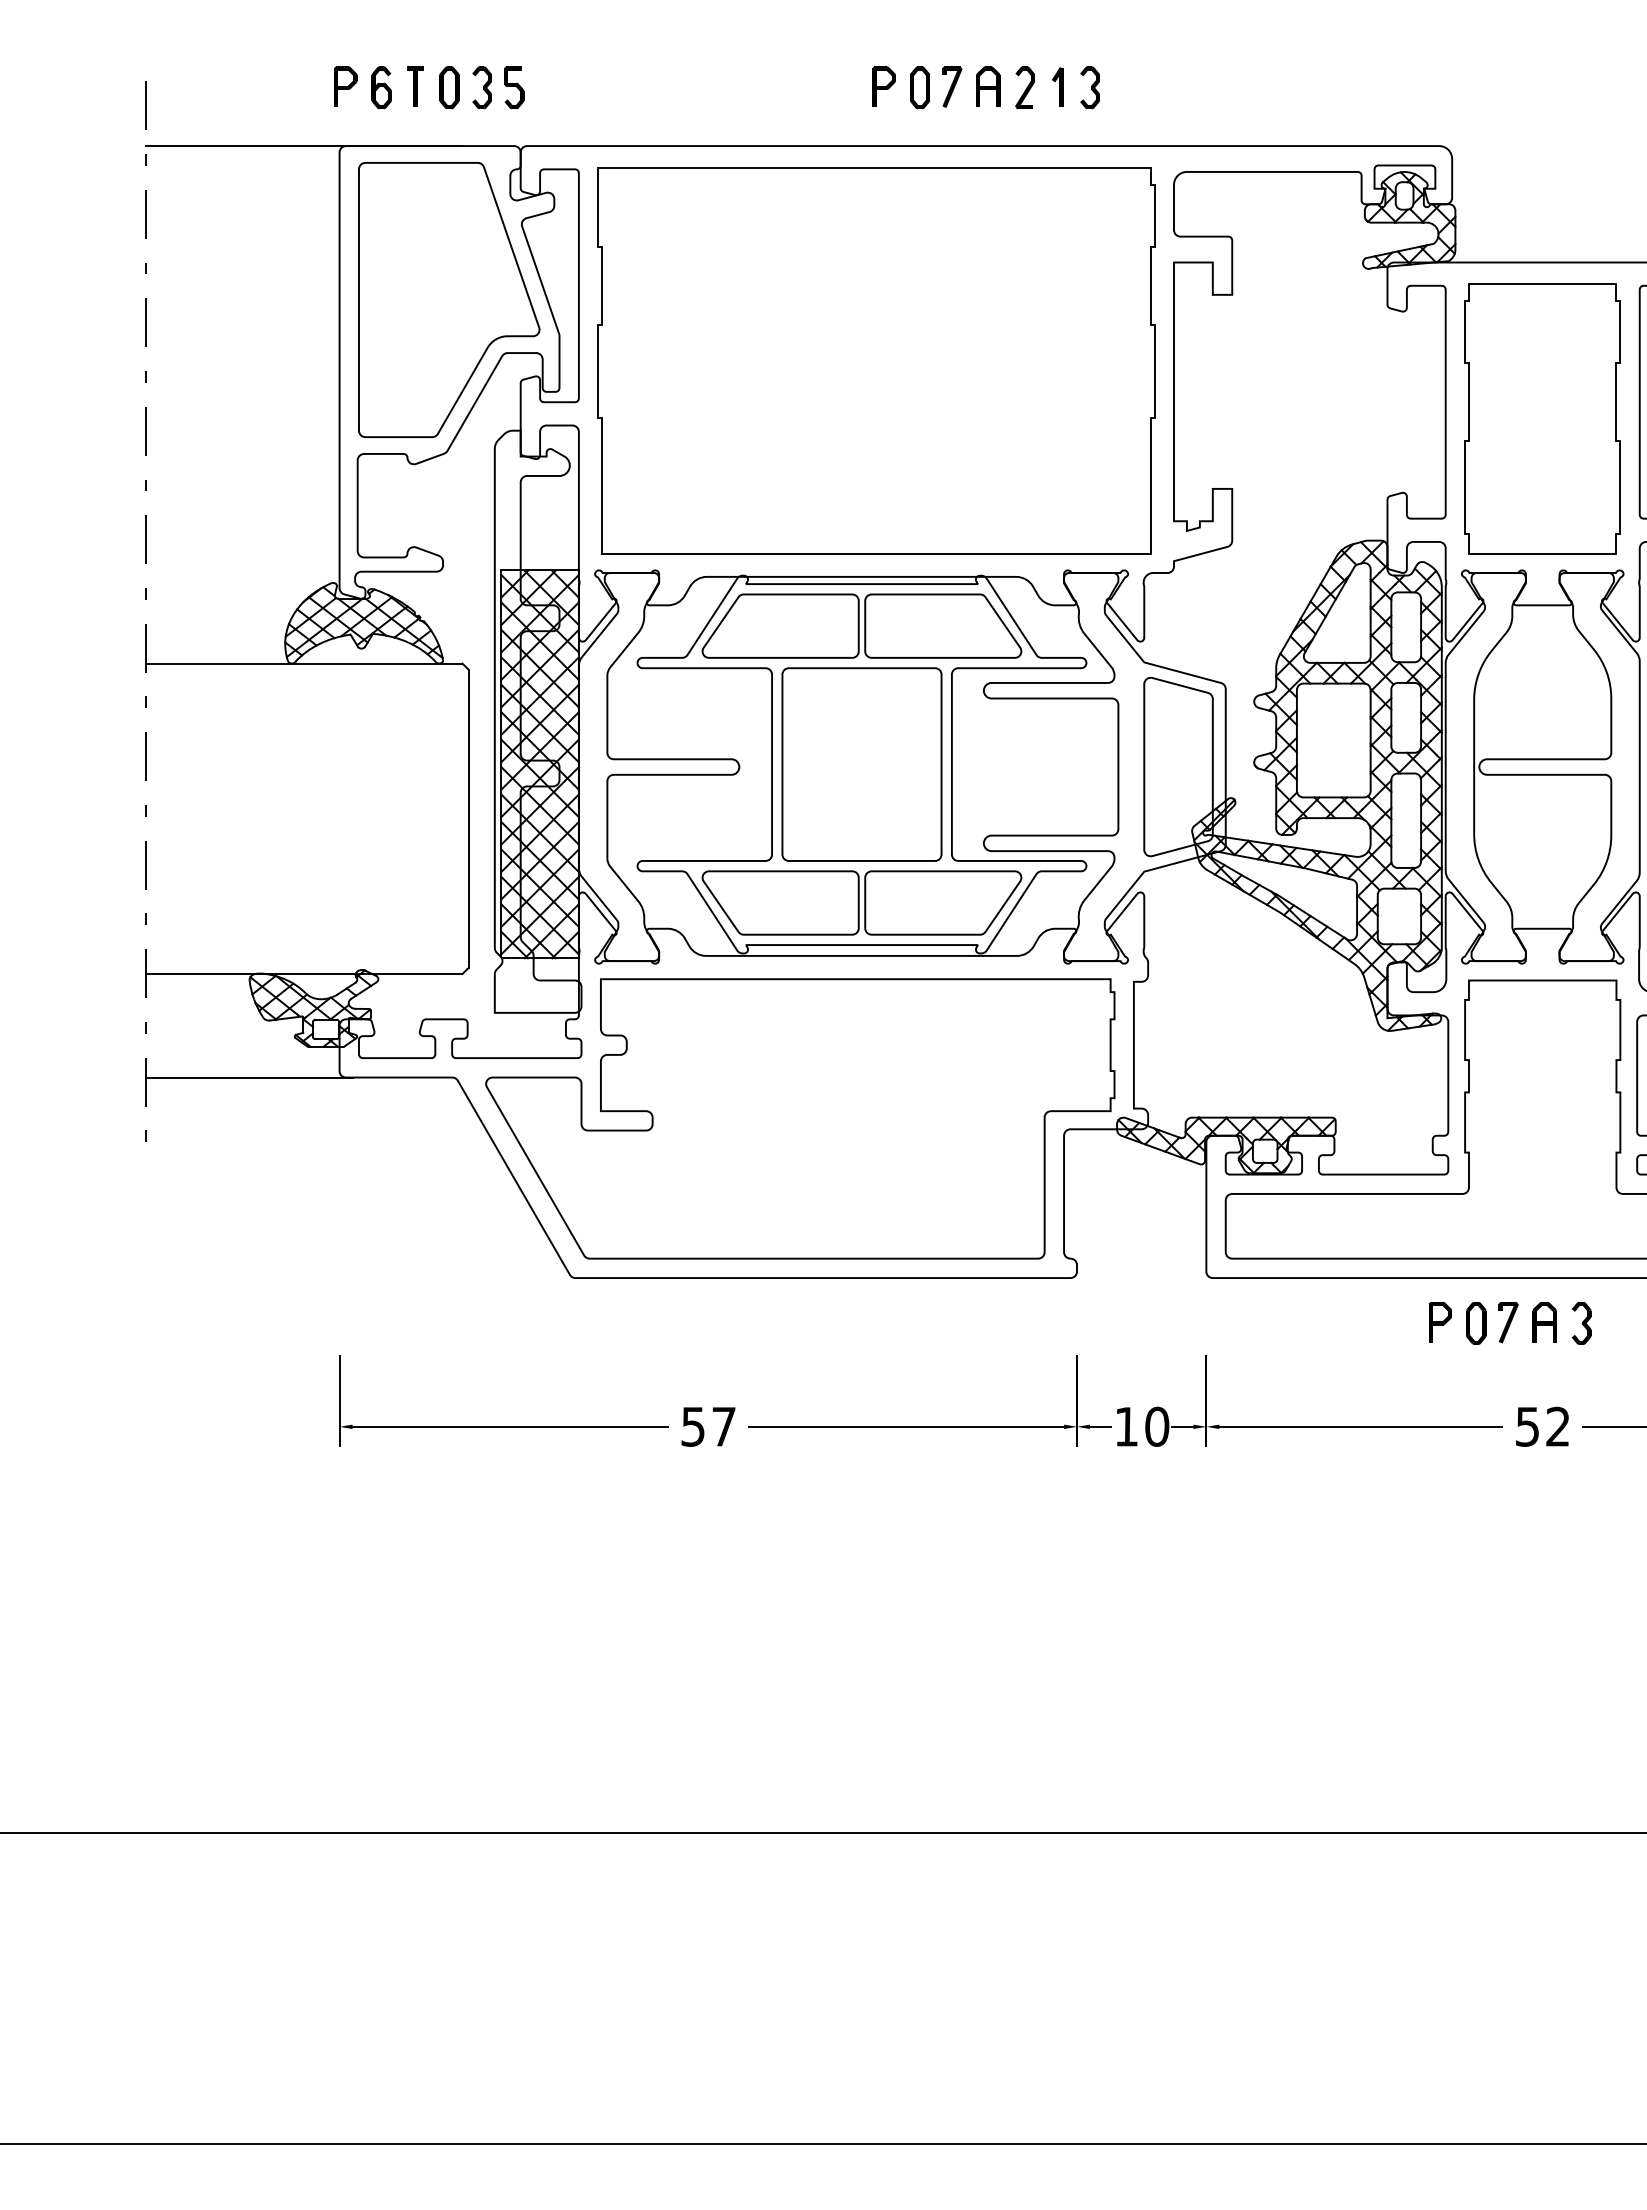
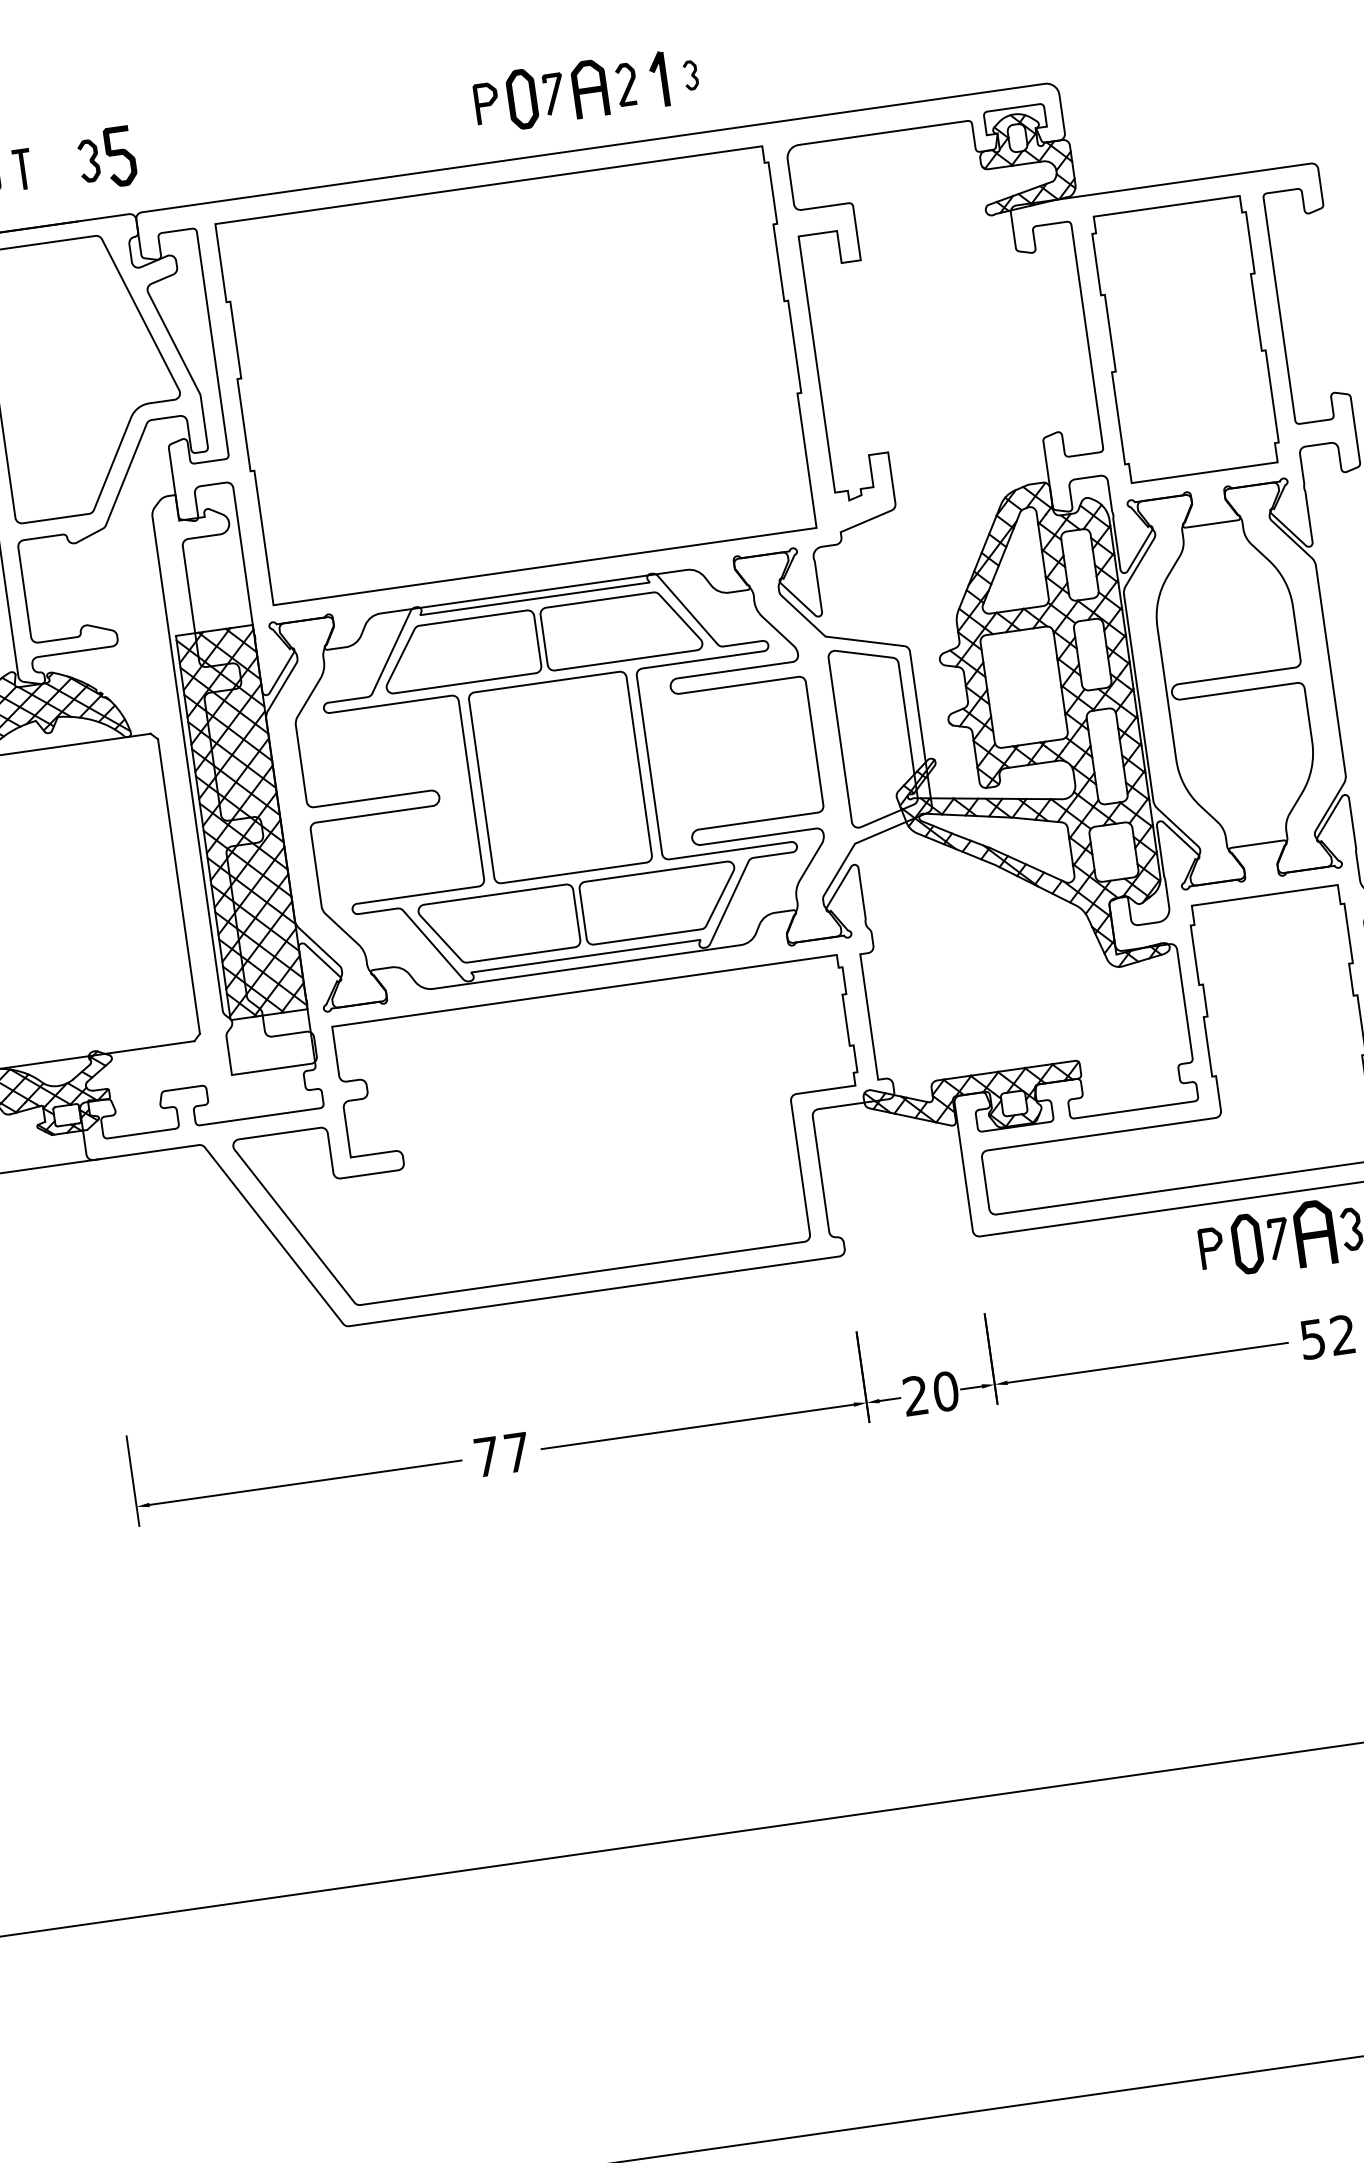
part: (988, 86) -> (590, 88), size x1.4
part: (1057, 86) -> (658, 78), size x1.4
part: (449, 87) -> (56, 165), removed
part: (514, 87) -> (121, 156), size x1.4
part: (920, 87) -> (522, 98), size x1.4
part: (1089, 87) -> (690, 75), size x0.7
part: (1544, 1322) -> (1314, 1233), size x1.6
part: (1476, 1323) -> (1247, 1244), size x1.4
text: (692, 1426) -> (485, 1456), 57 -> 77
text: (1125, 1426) -> (914, 1395), 10 -> 20

